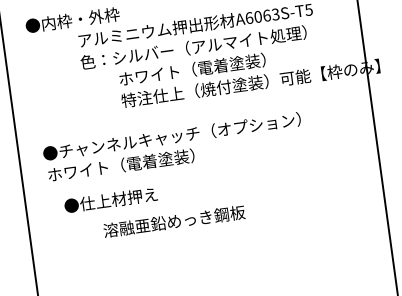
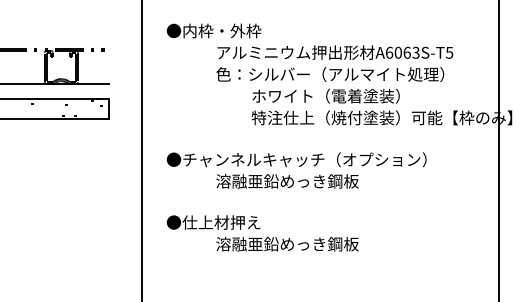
text: (142, 162) -> (263, 181), ホワイト（電着塗装） -> 溶融亜鉛めっき鋼板
text: (110, 200) -> (213, 222), moved

